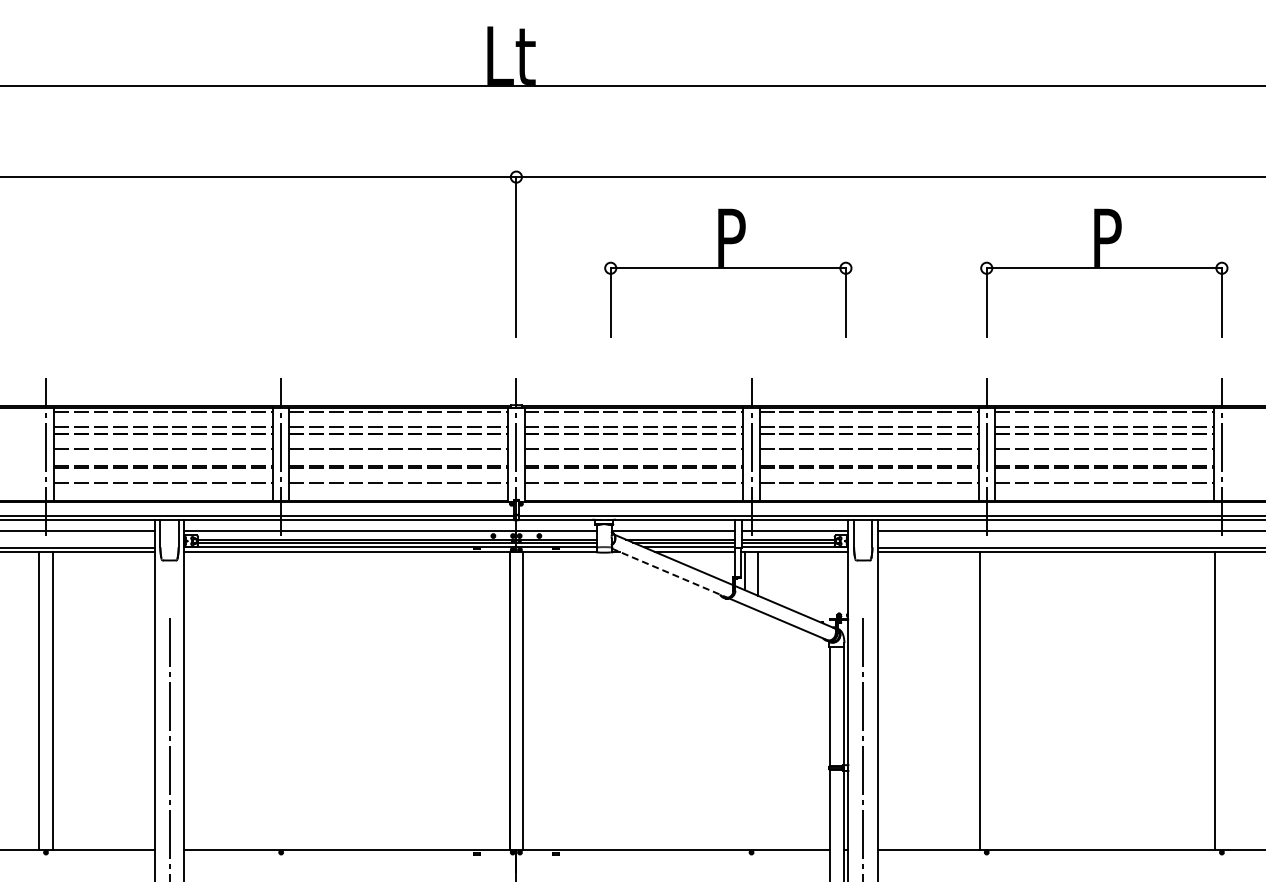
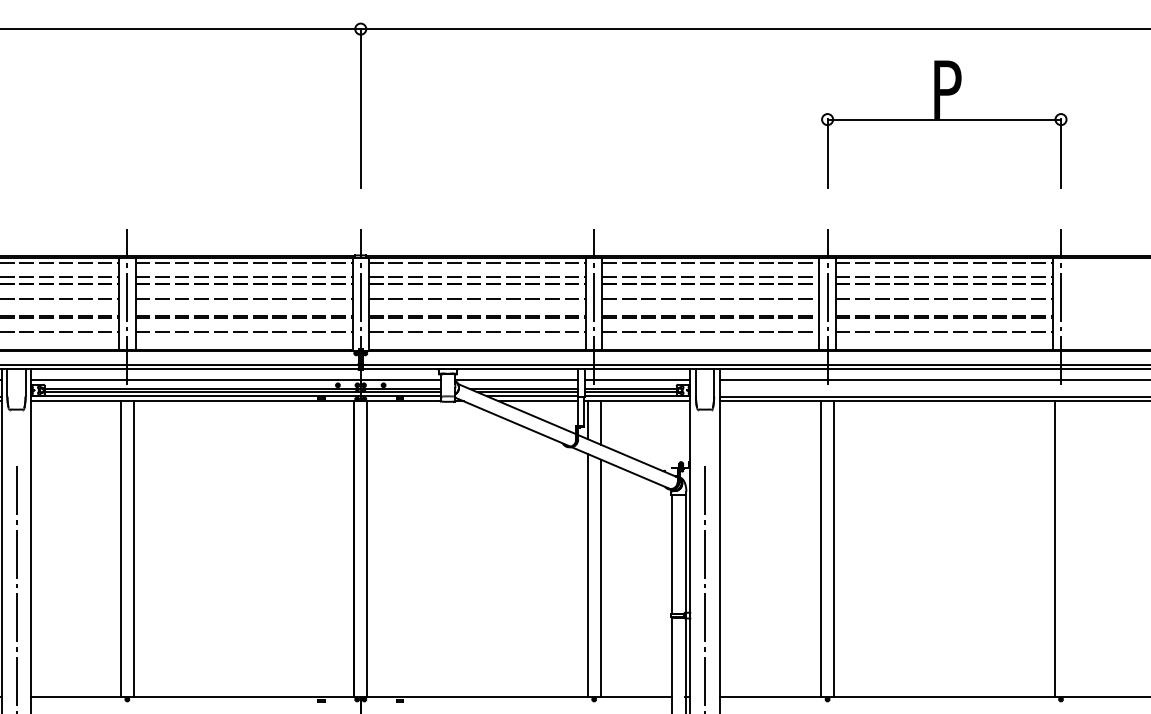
part: (728, 272) -> (571, 123), removed
line: (669, 573) -> (512, 422), dashed -> solid
line: (274, 701) -> (120, 549), added
line: (287, 701) -> (133, 549), added
line: (993, 701) -> (834, 549), added
line: (745, 727) -> (588, 575), added
line: (758, 730) -> (601, 578), added

